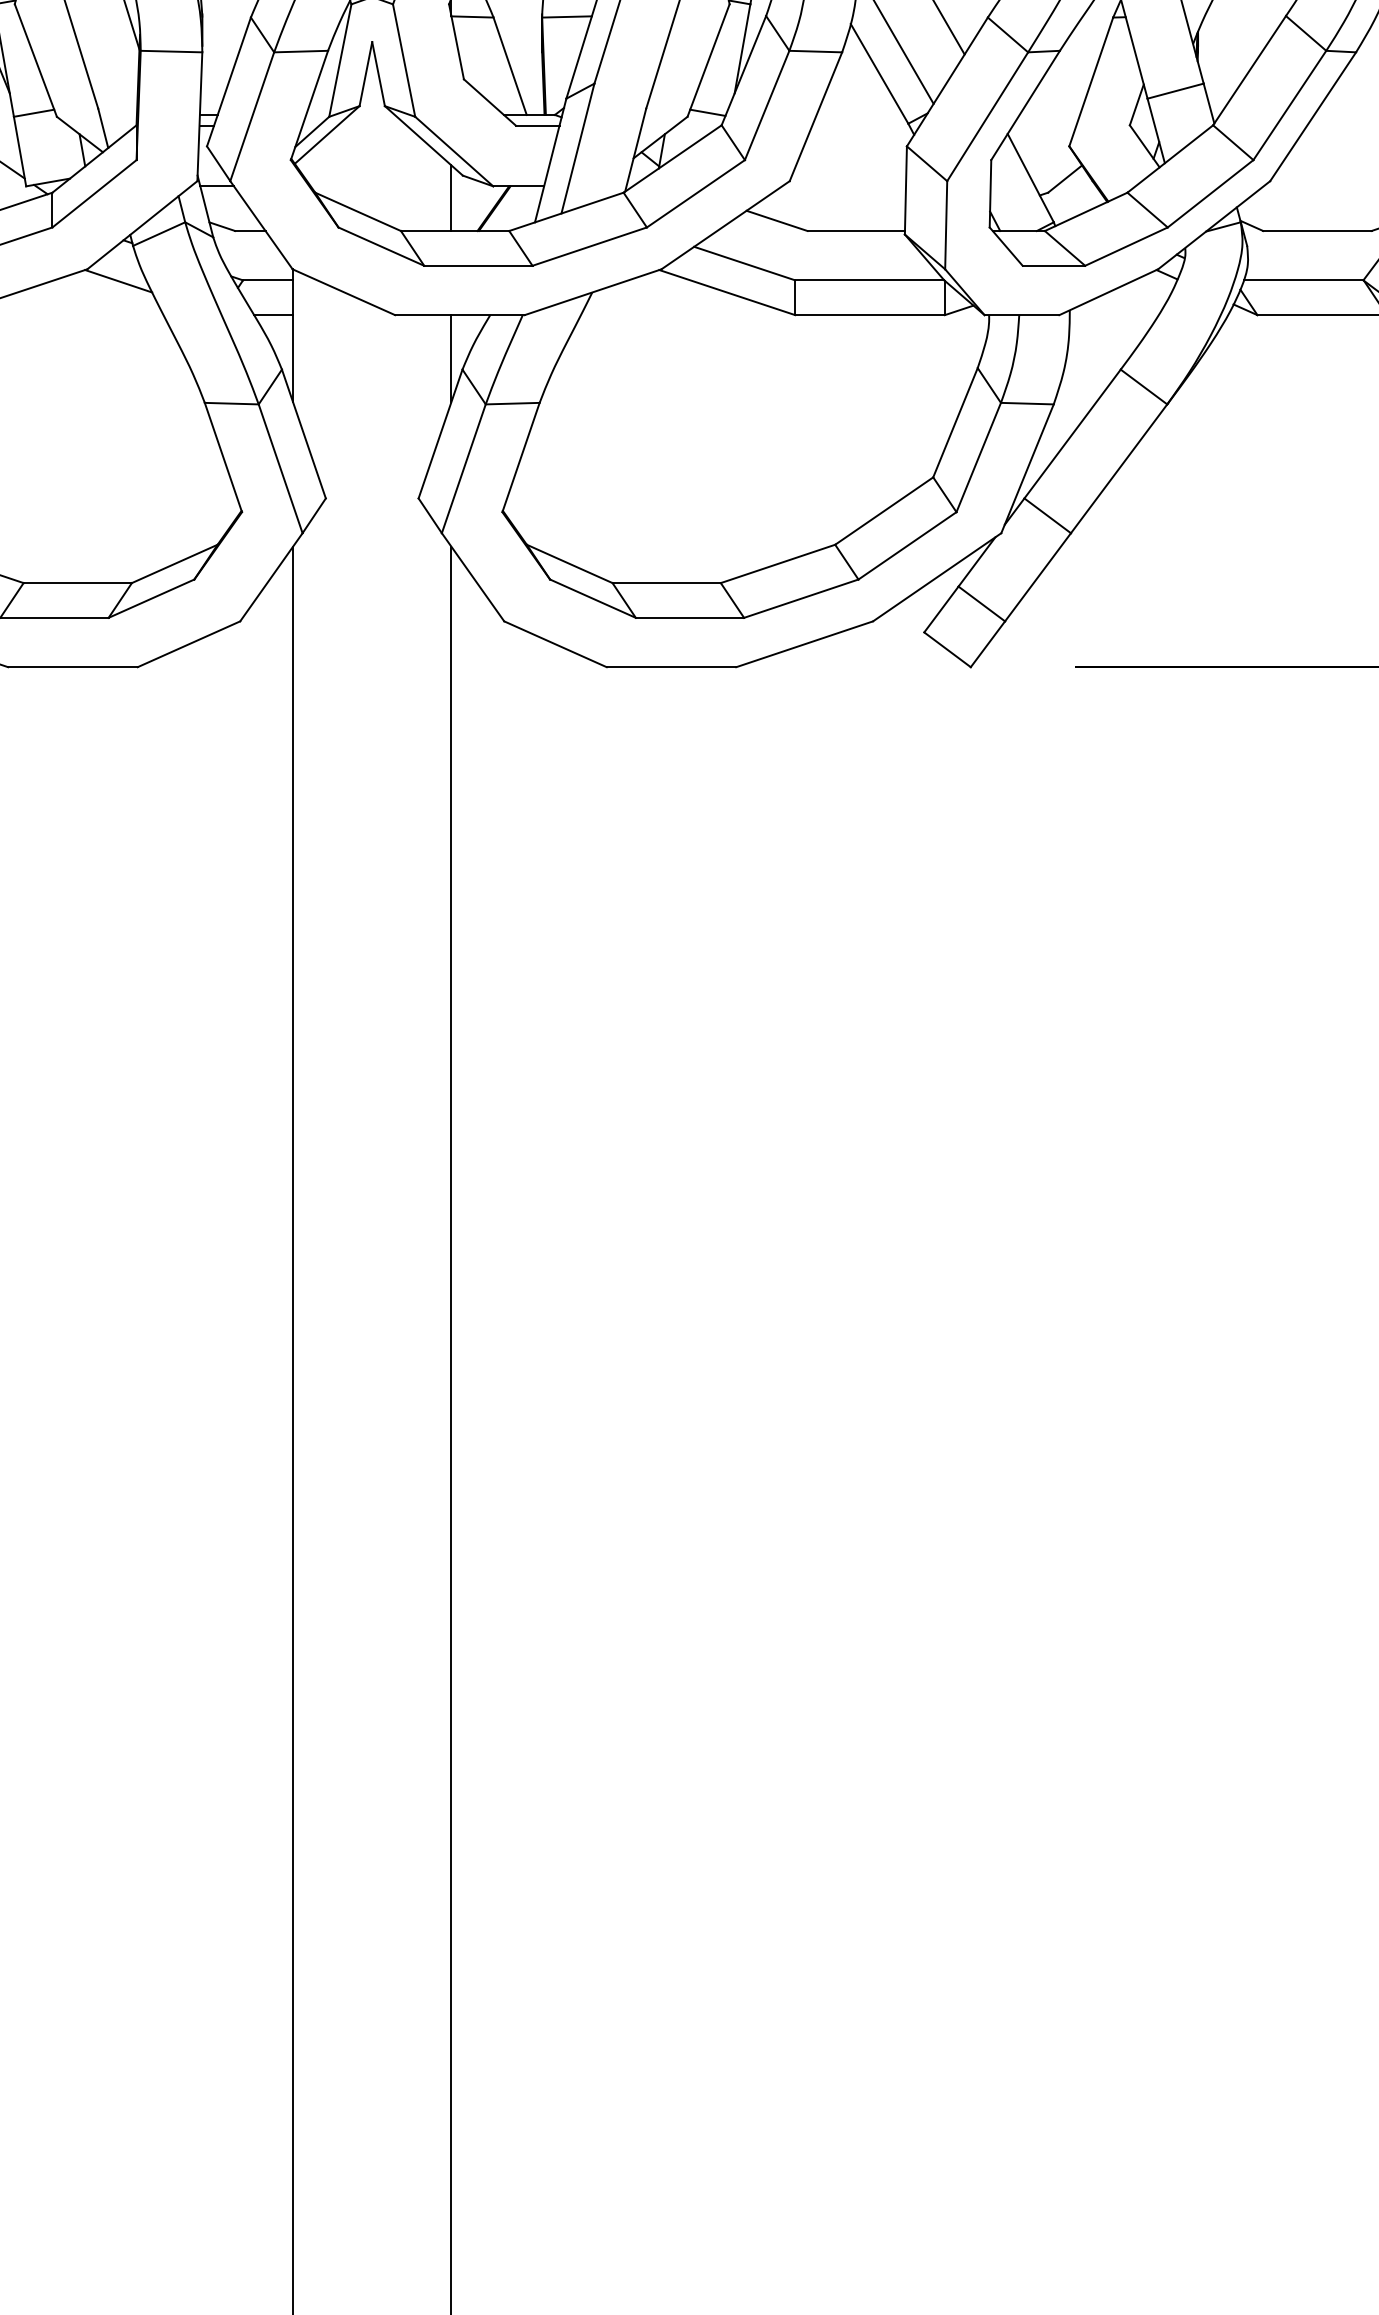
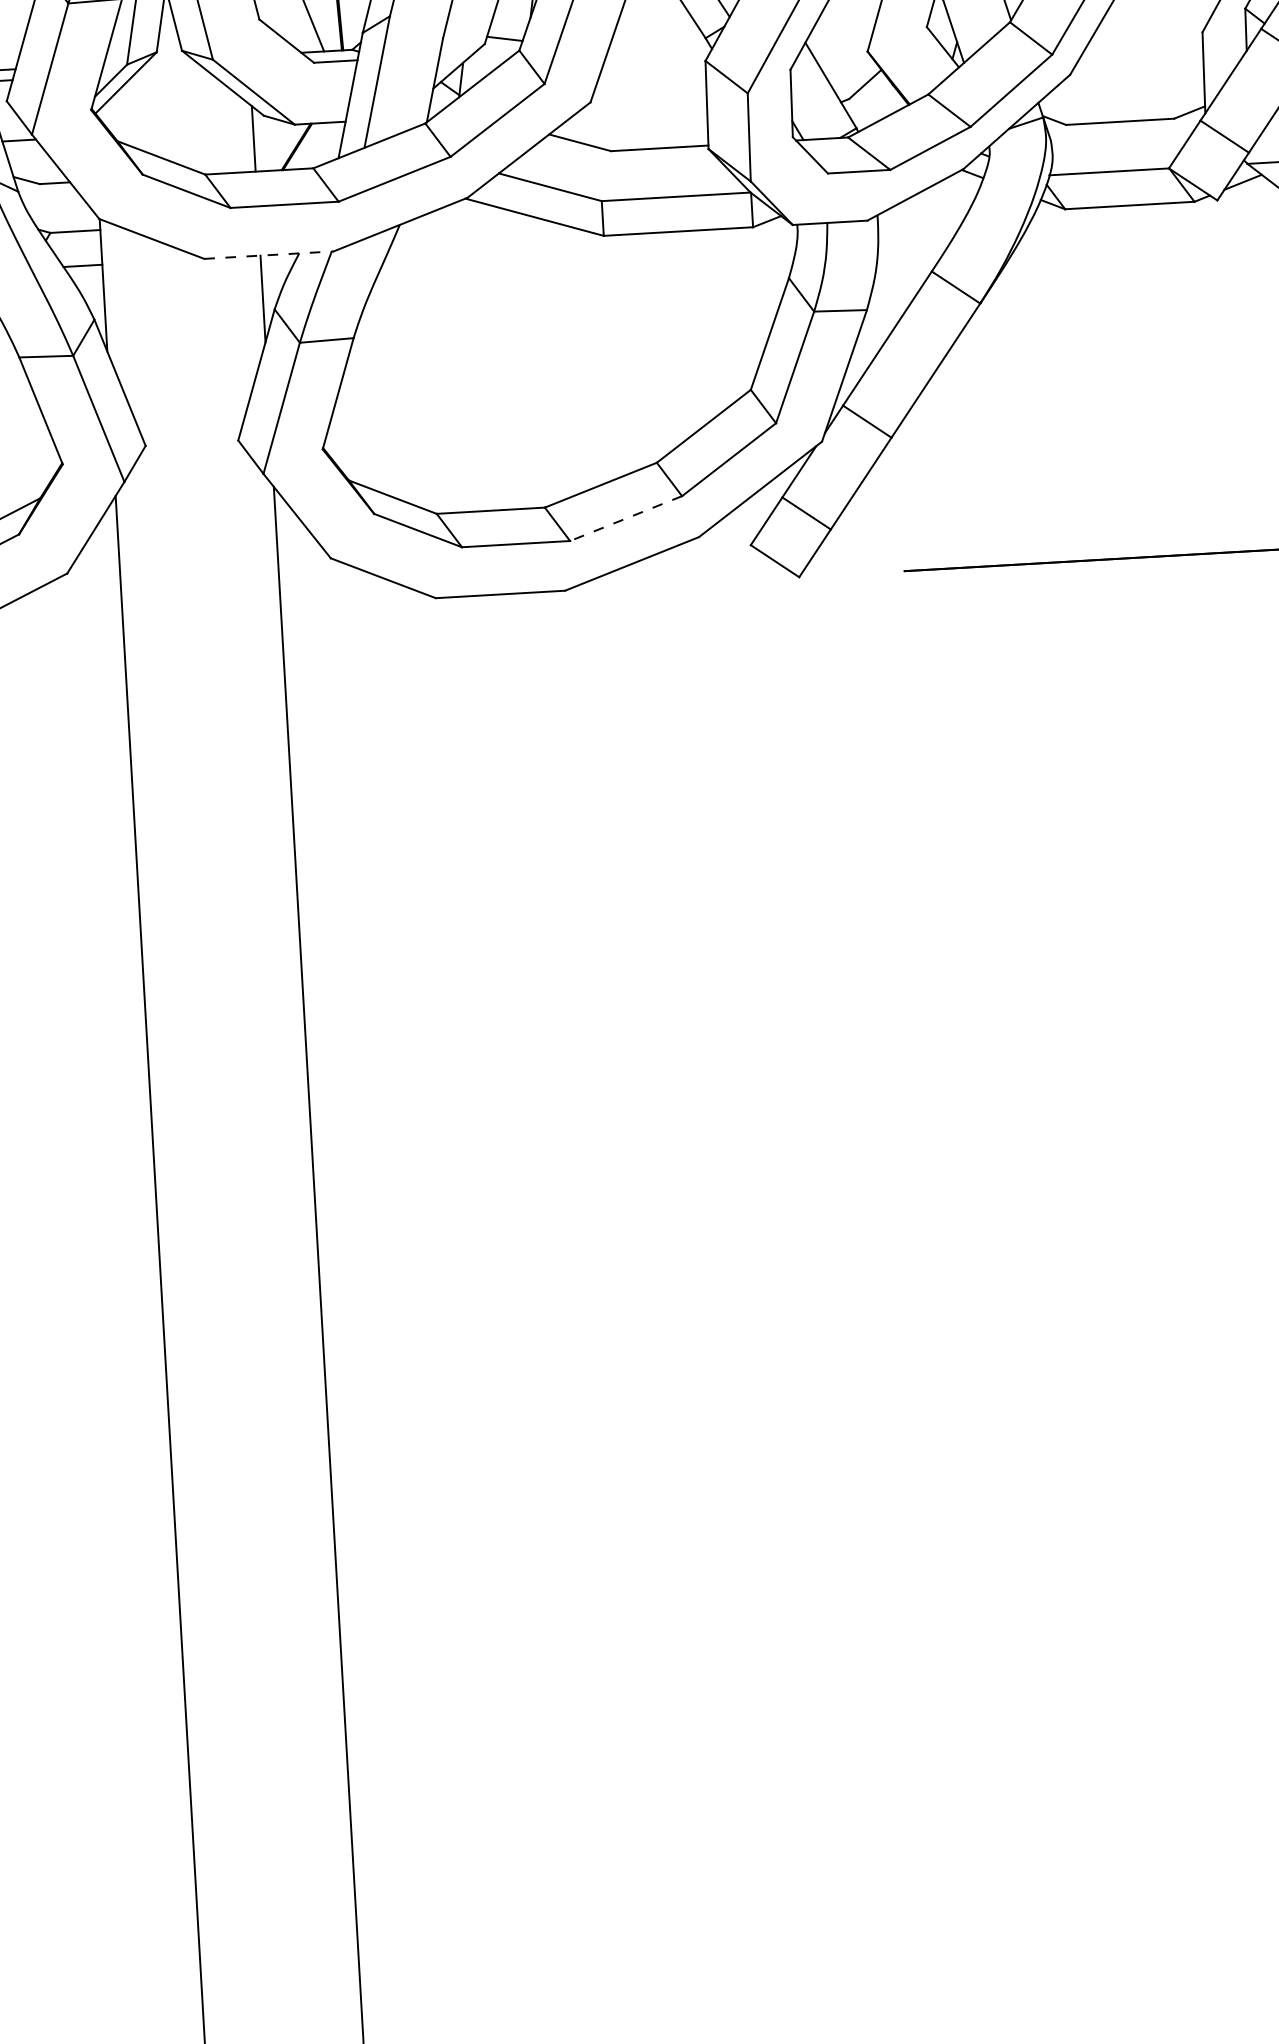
line: (459, 315) -> (268, 255), solid -> dashed
line: (800, 598) -> (625, 518), solid -> dashed

